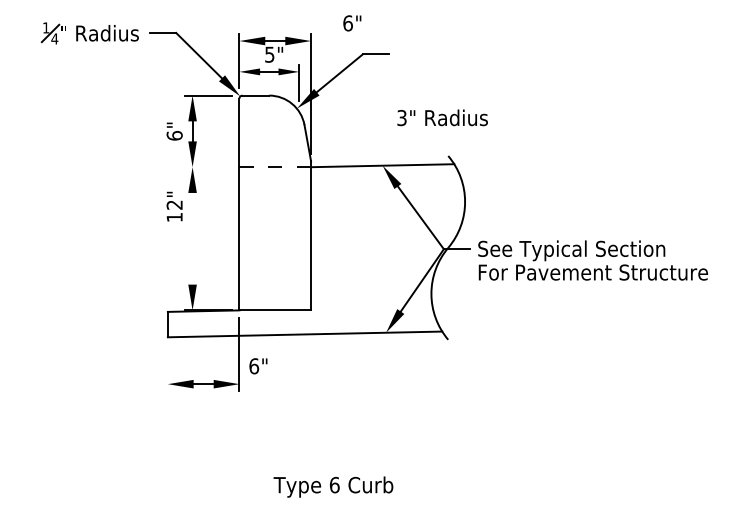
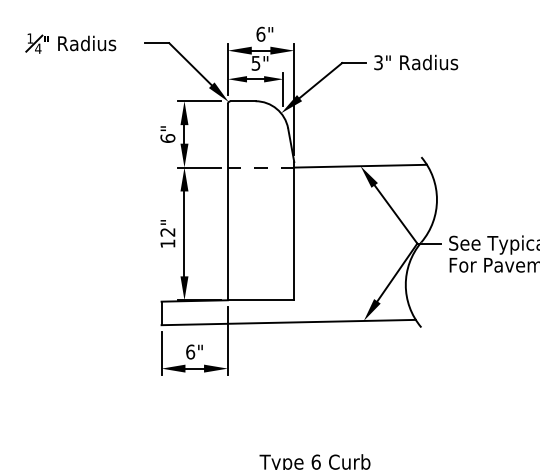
text: (352, 23) -> (265, 34), moved
part: (89, 33) -> (70, 43), moved
text: (442, 117) -> (416, 62), moved
line: (208, 167) -> (199, 167), added
text: (174, 206) -> (167, 233), moved
line: (192, 238) -> (184, 233), added
text: (258, 366) -> (194, 352), moved
line: (167, 367) -> (161, 353), added

